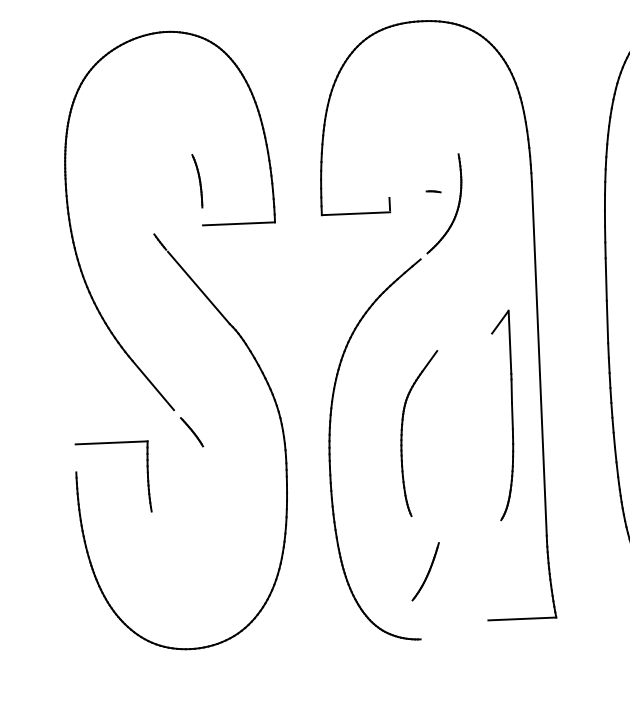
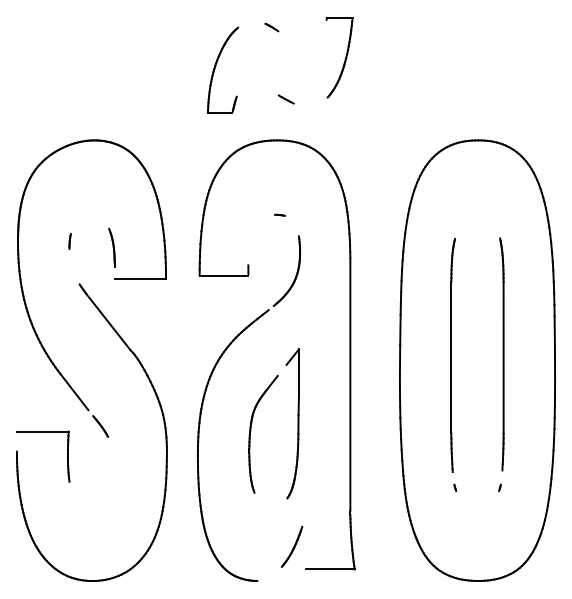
line: (137, 174) -> (69, 241), added
part: (432, 190) -> (279, 214), moved
part: (503, 414) -> (292, 423), moved
part: (424, 571) -> (291, 546), moved

